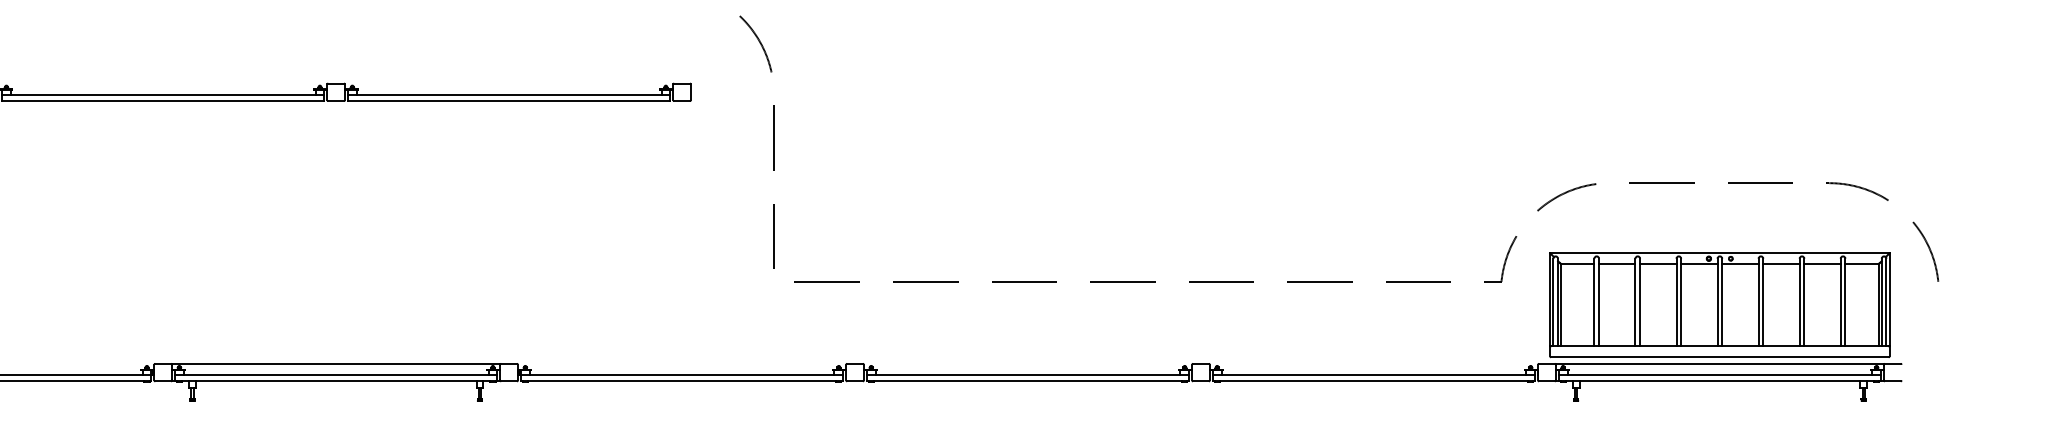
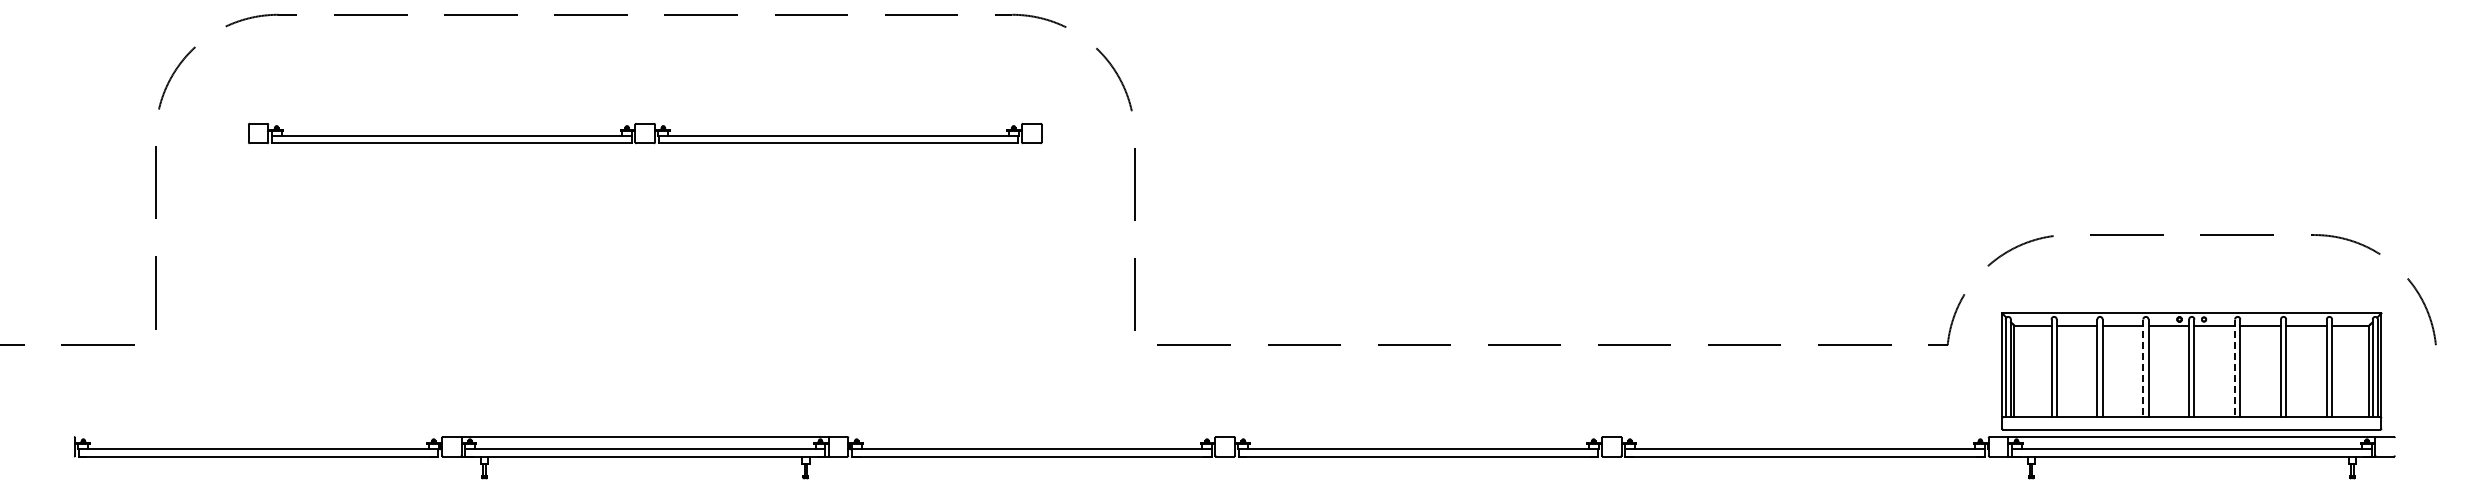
line: (1676, 302) -> (2143, 368), solid -> dashed
line: (1758, 302) -> (2235, 368), solid -> dashed

